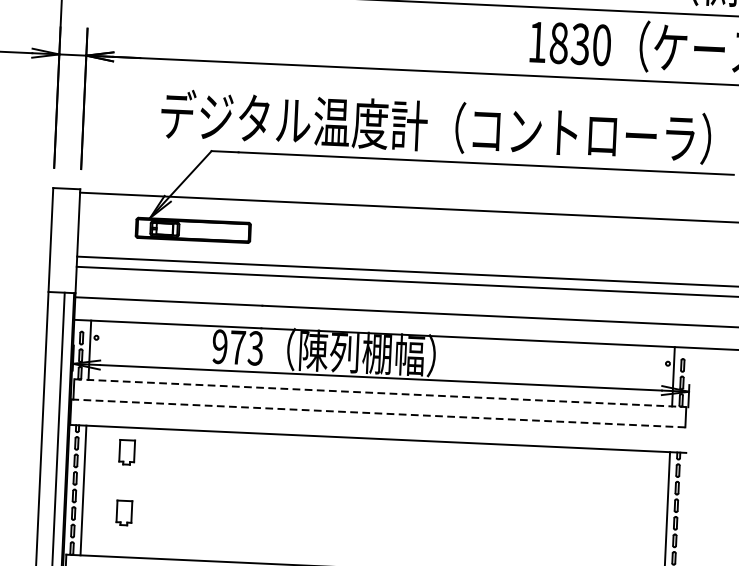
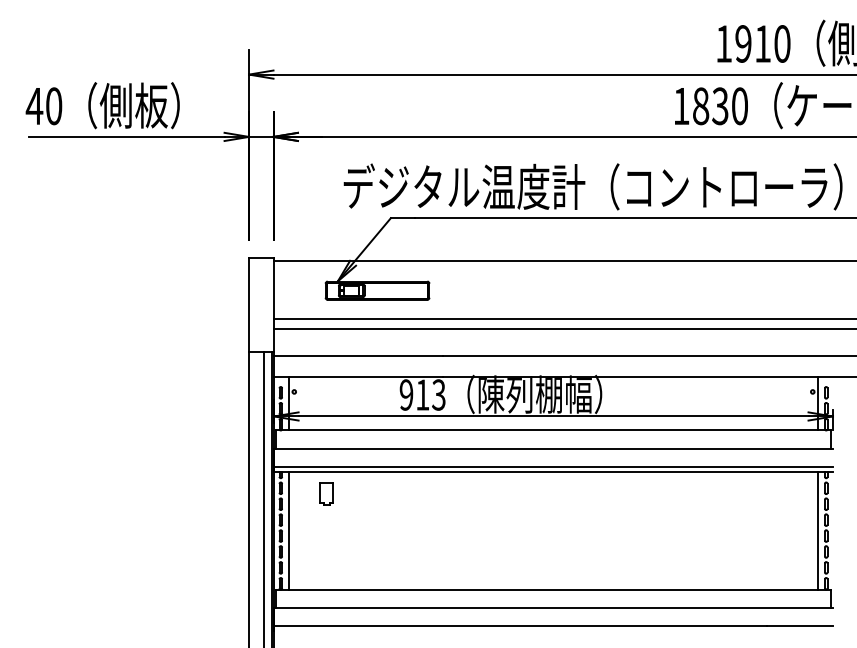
text: (237, 347) -> (422, 394), 973 -> 913
line: (380, 393) -> (553, 430), dashed -> solid
line: (380, 413) -> (554, 448), dashed -> solid
line: (378, 434) -> (553, 467), added
part: (124, 511) -> (326, 548), removed

